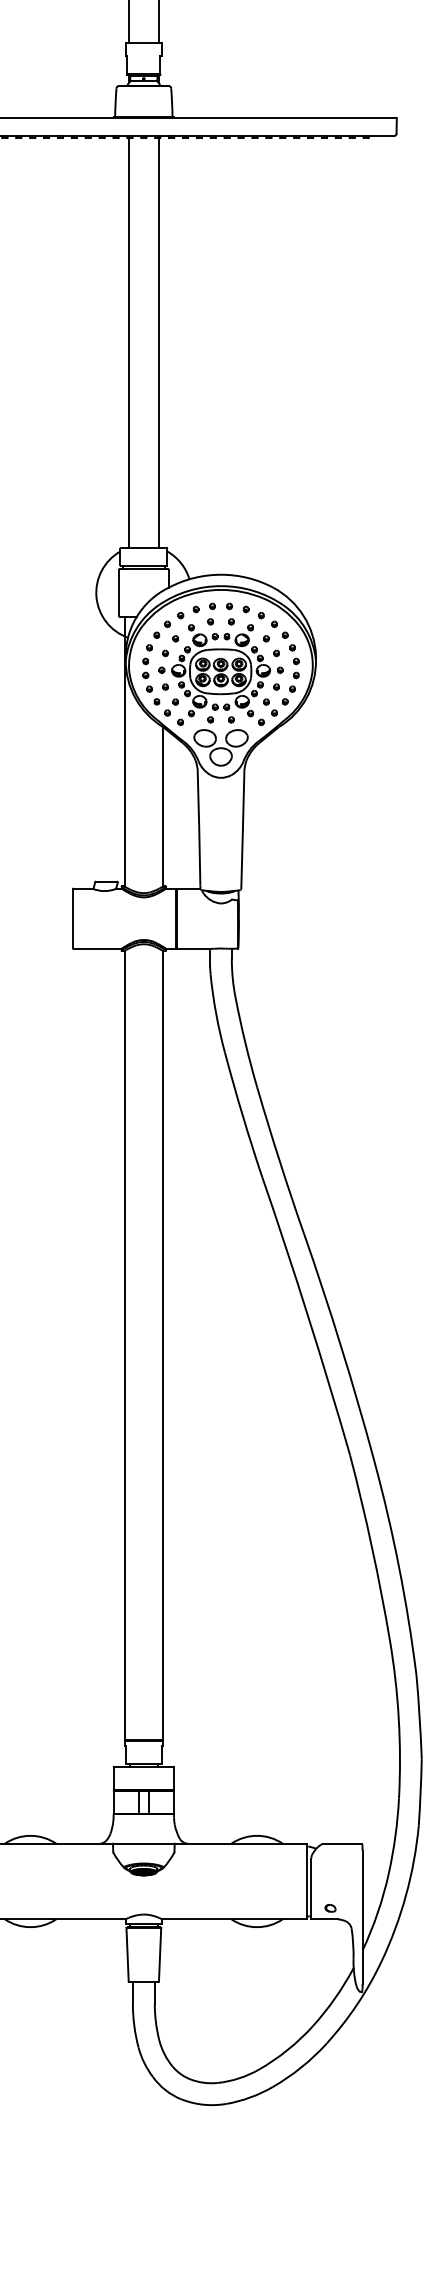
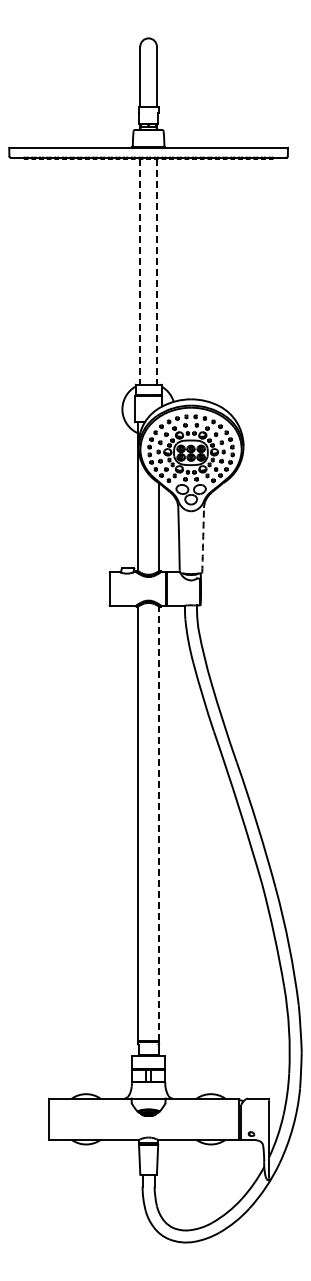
line: (129, 342) -> (140, 271), solid -> dashed
line: (158, 342) -> (156, 271), solid -> dashed
arc: (243, 830) -> (203, 540), solid -> dashed
line: (163, 1344) -> (159, 823), solid -> dashed

